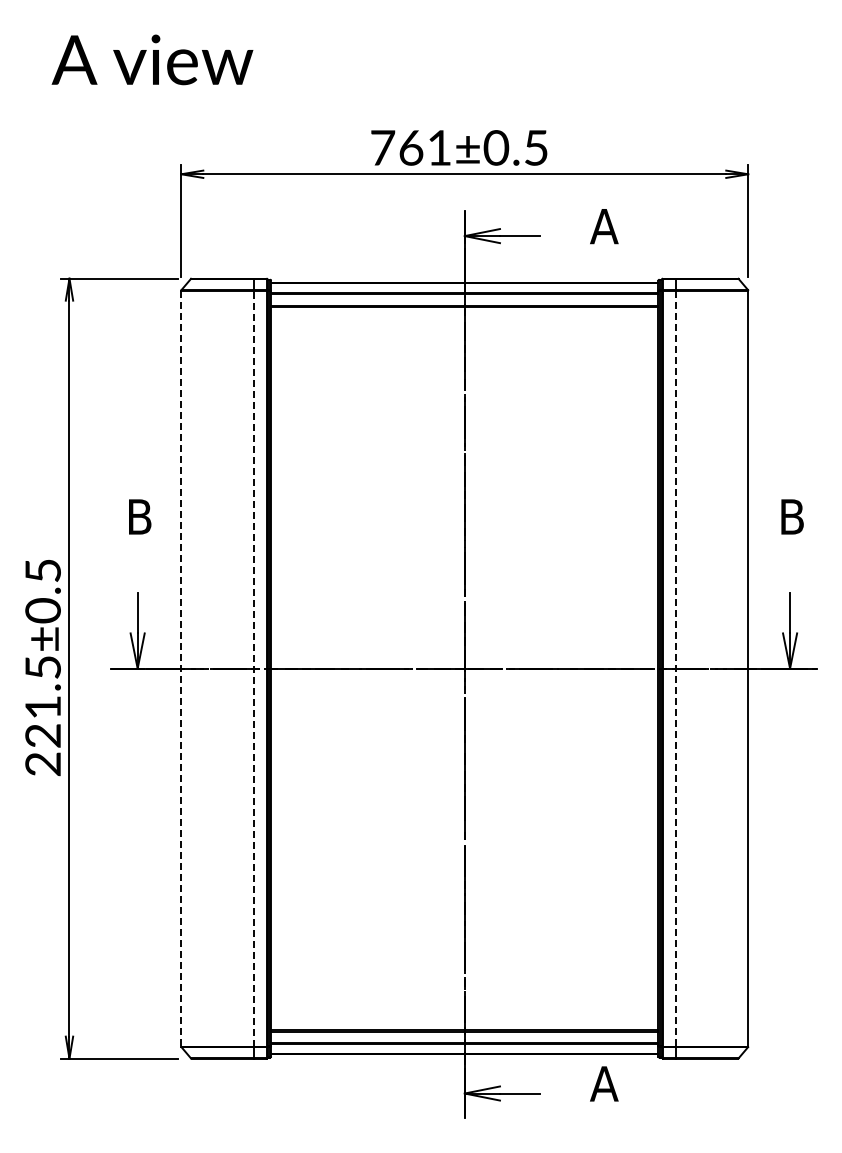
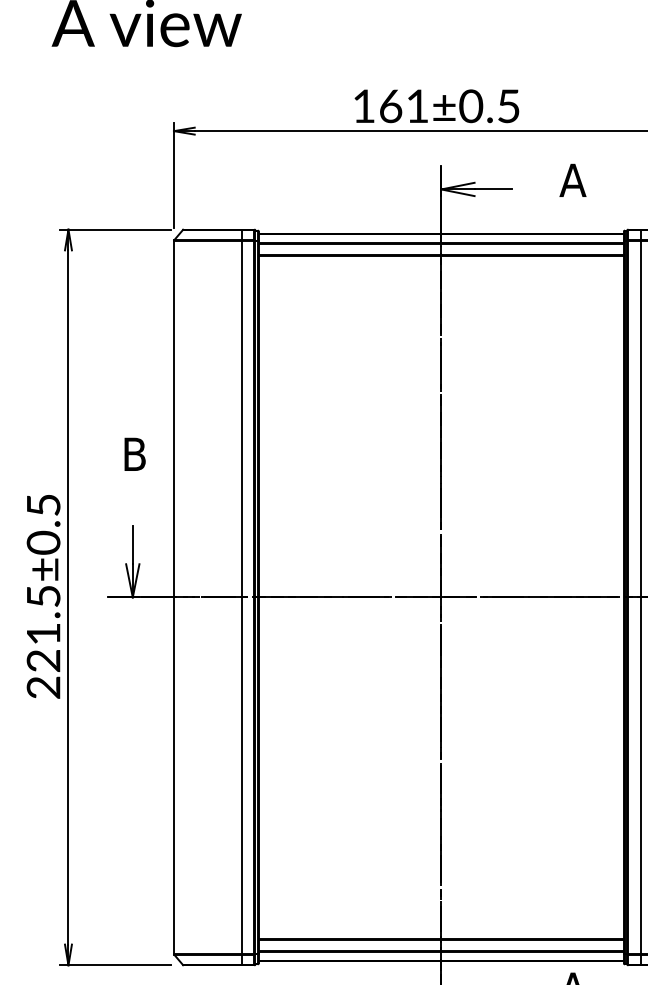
text: (383, 147) -> (364, 105), 761±0.5 -> 161±0.5
line: (181, 668) -> (174, 597), dashed -> solid
line: (253, 668) -> (242, 597), dashed -> solid
line: (676, 668) -> (641, 597), dashed -> solid

